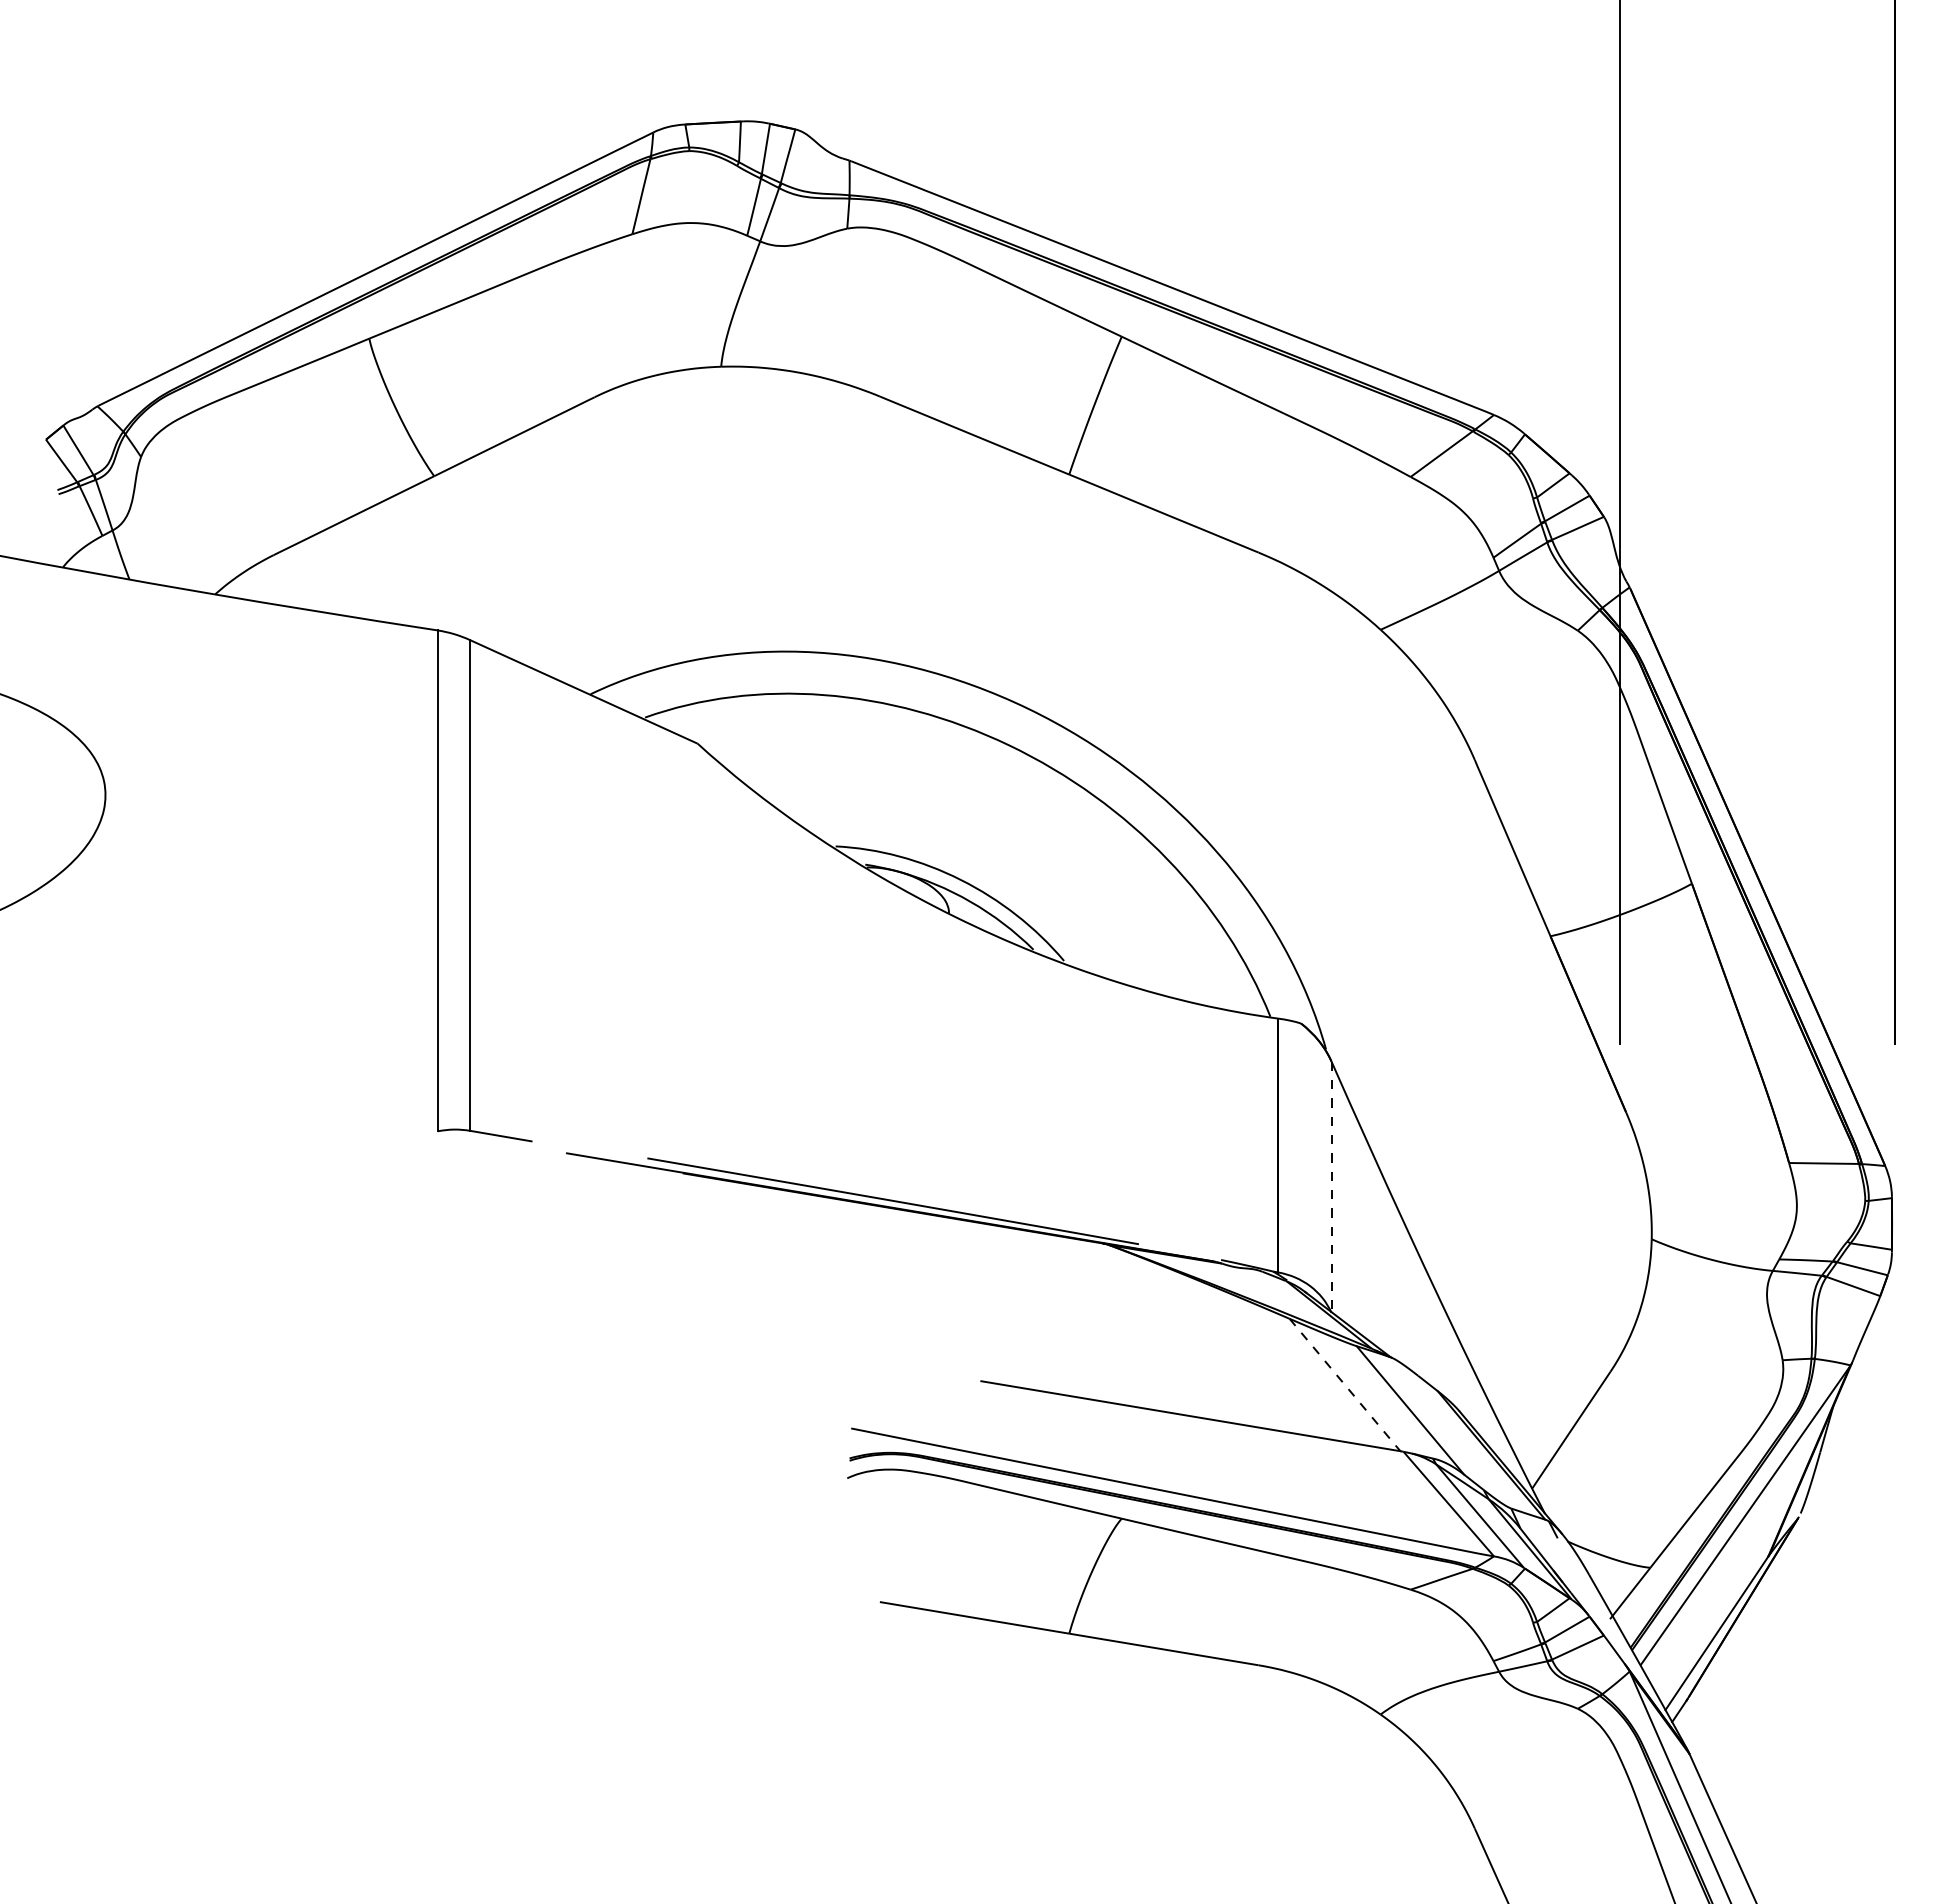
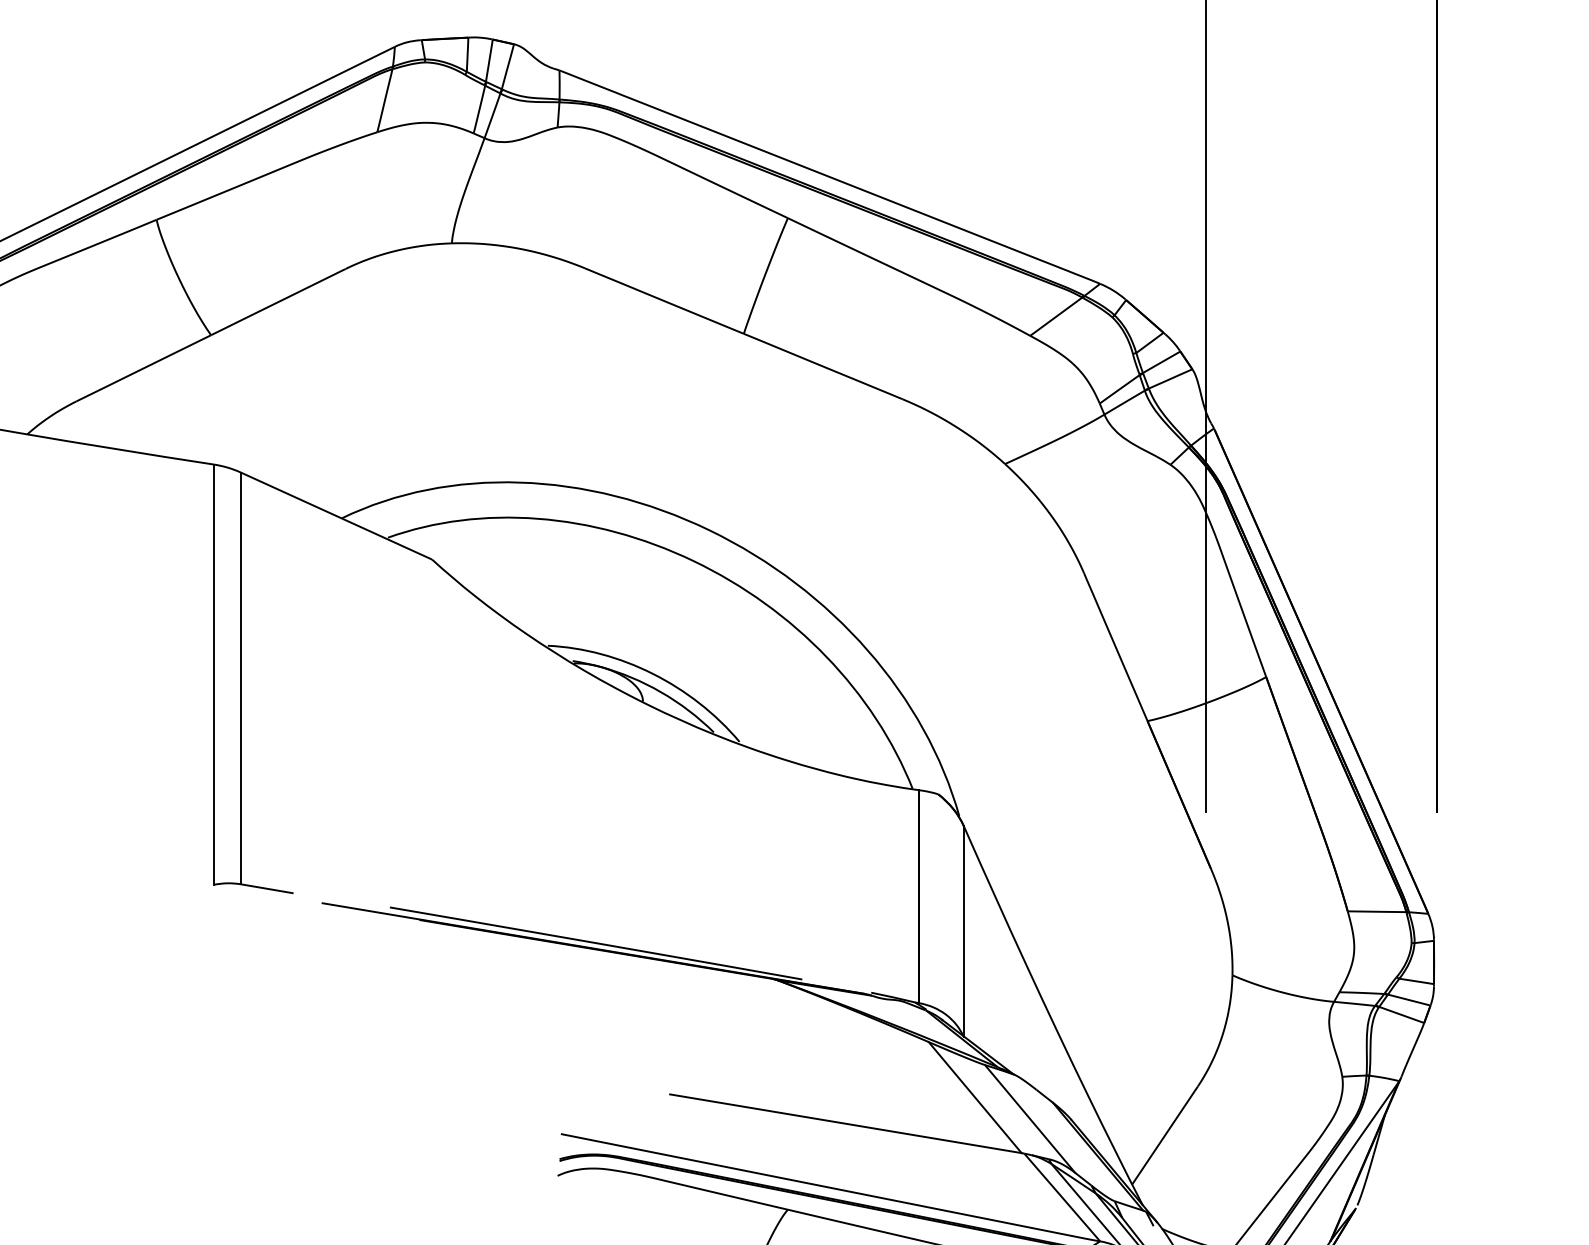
line: (1331, 1187) -> (963, 931), dashed -> solid
line: (1345, 1385) -> (975, 1097), dashed -> solid

